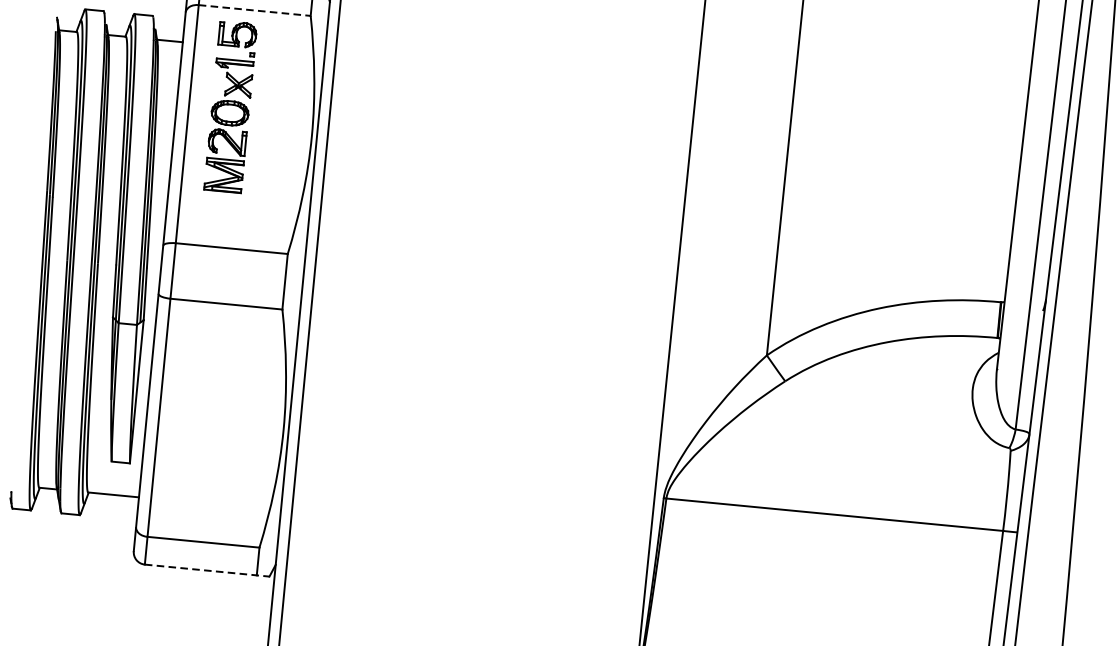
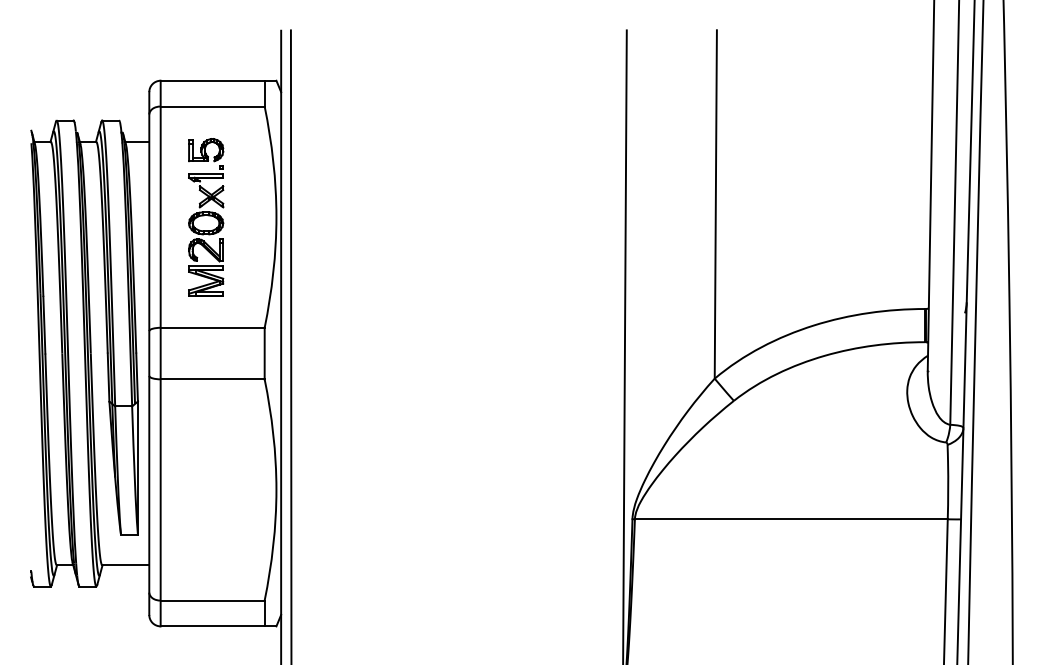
line: (255, 10) -> (213, 106), dashed -> solid
part: (231, 107) -> (206, 217), moved
line: (207, 570) -> (218, 626), dashed -> solid

